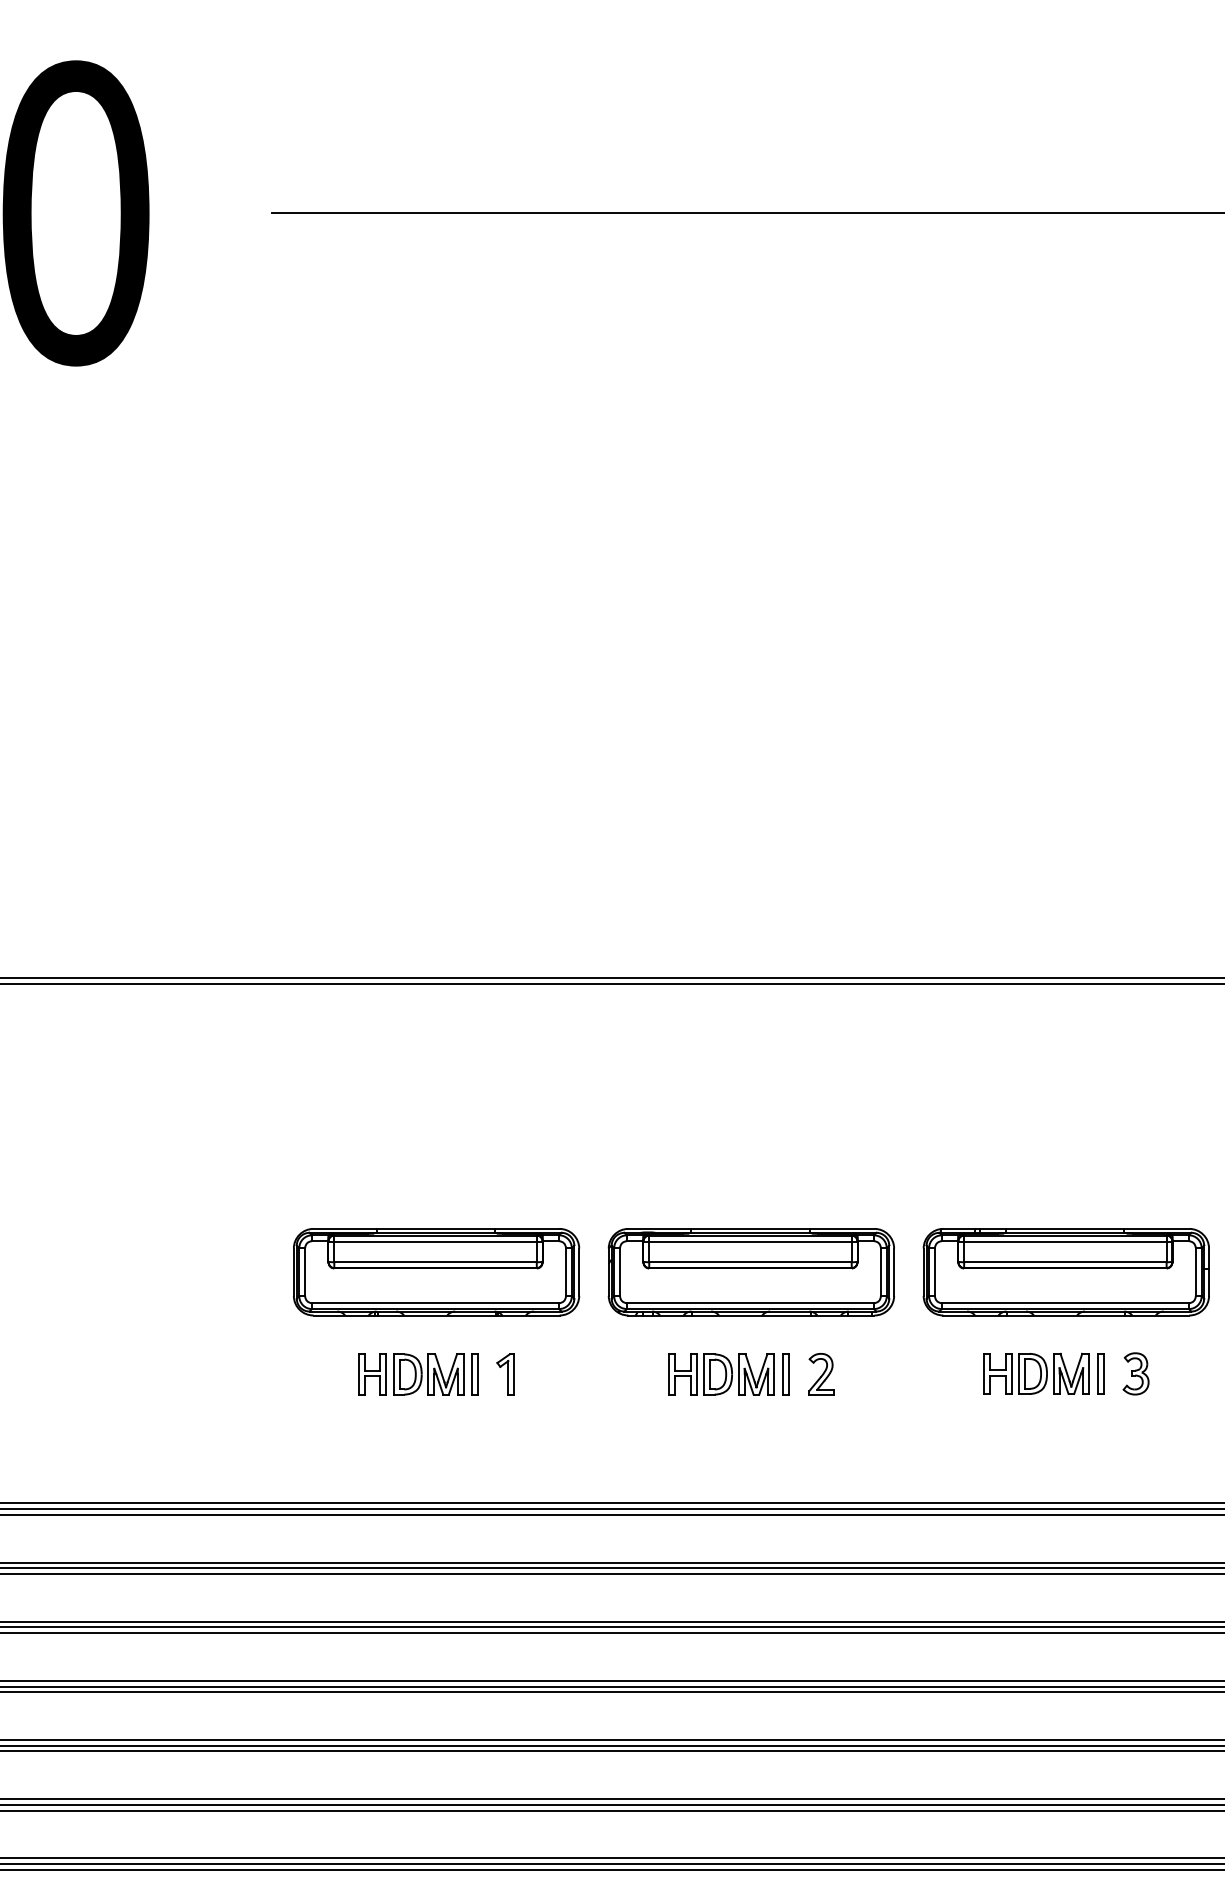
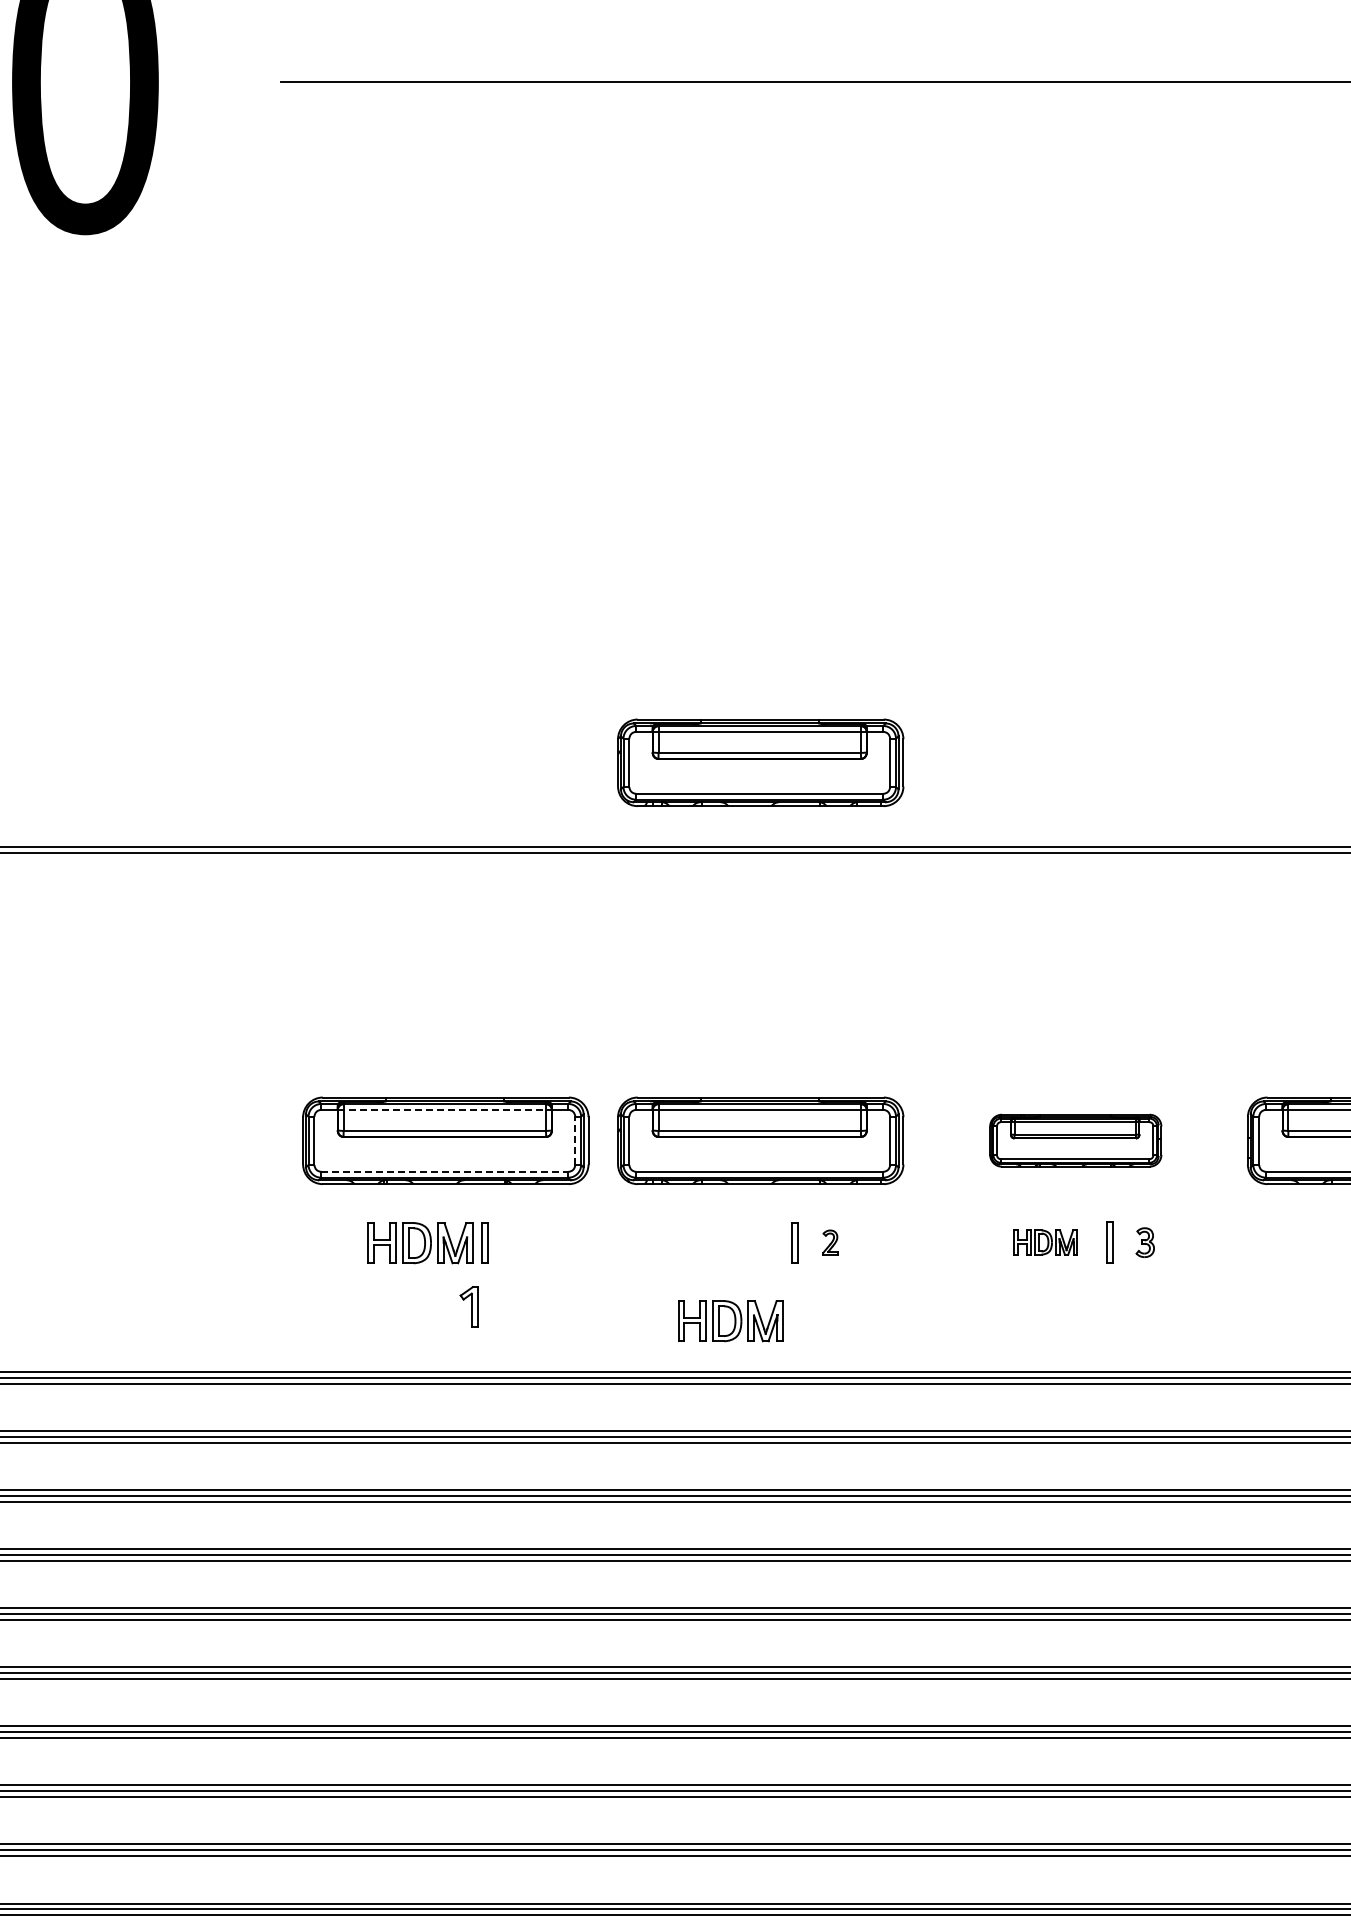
part: (751, 893) -> (760, 762), added
line: (436, 1241) -> (445, 1110), solid -> dashed
line: (566, 1271) -> (575, 1140), solid -> dashed
part: (1066, 1271) -> (1075, 1140), size x0.6
line: (436, 1302) -> (445, 1171), solid -> dashed
part: (505, 1373) -> (468, 1306), moved
part: (821, 1373) -> (830, 1242), size x0.6
part: (1036, 1373) -> (1045, 1242), size x0.6
part: (1135, 1373) -> (1144, 1242), size x0.7
part: (721, 1374) -> (730, 1321), moved

